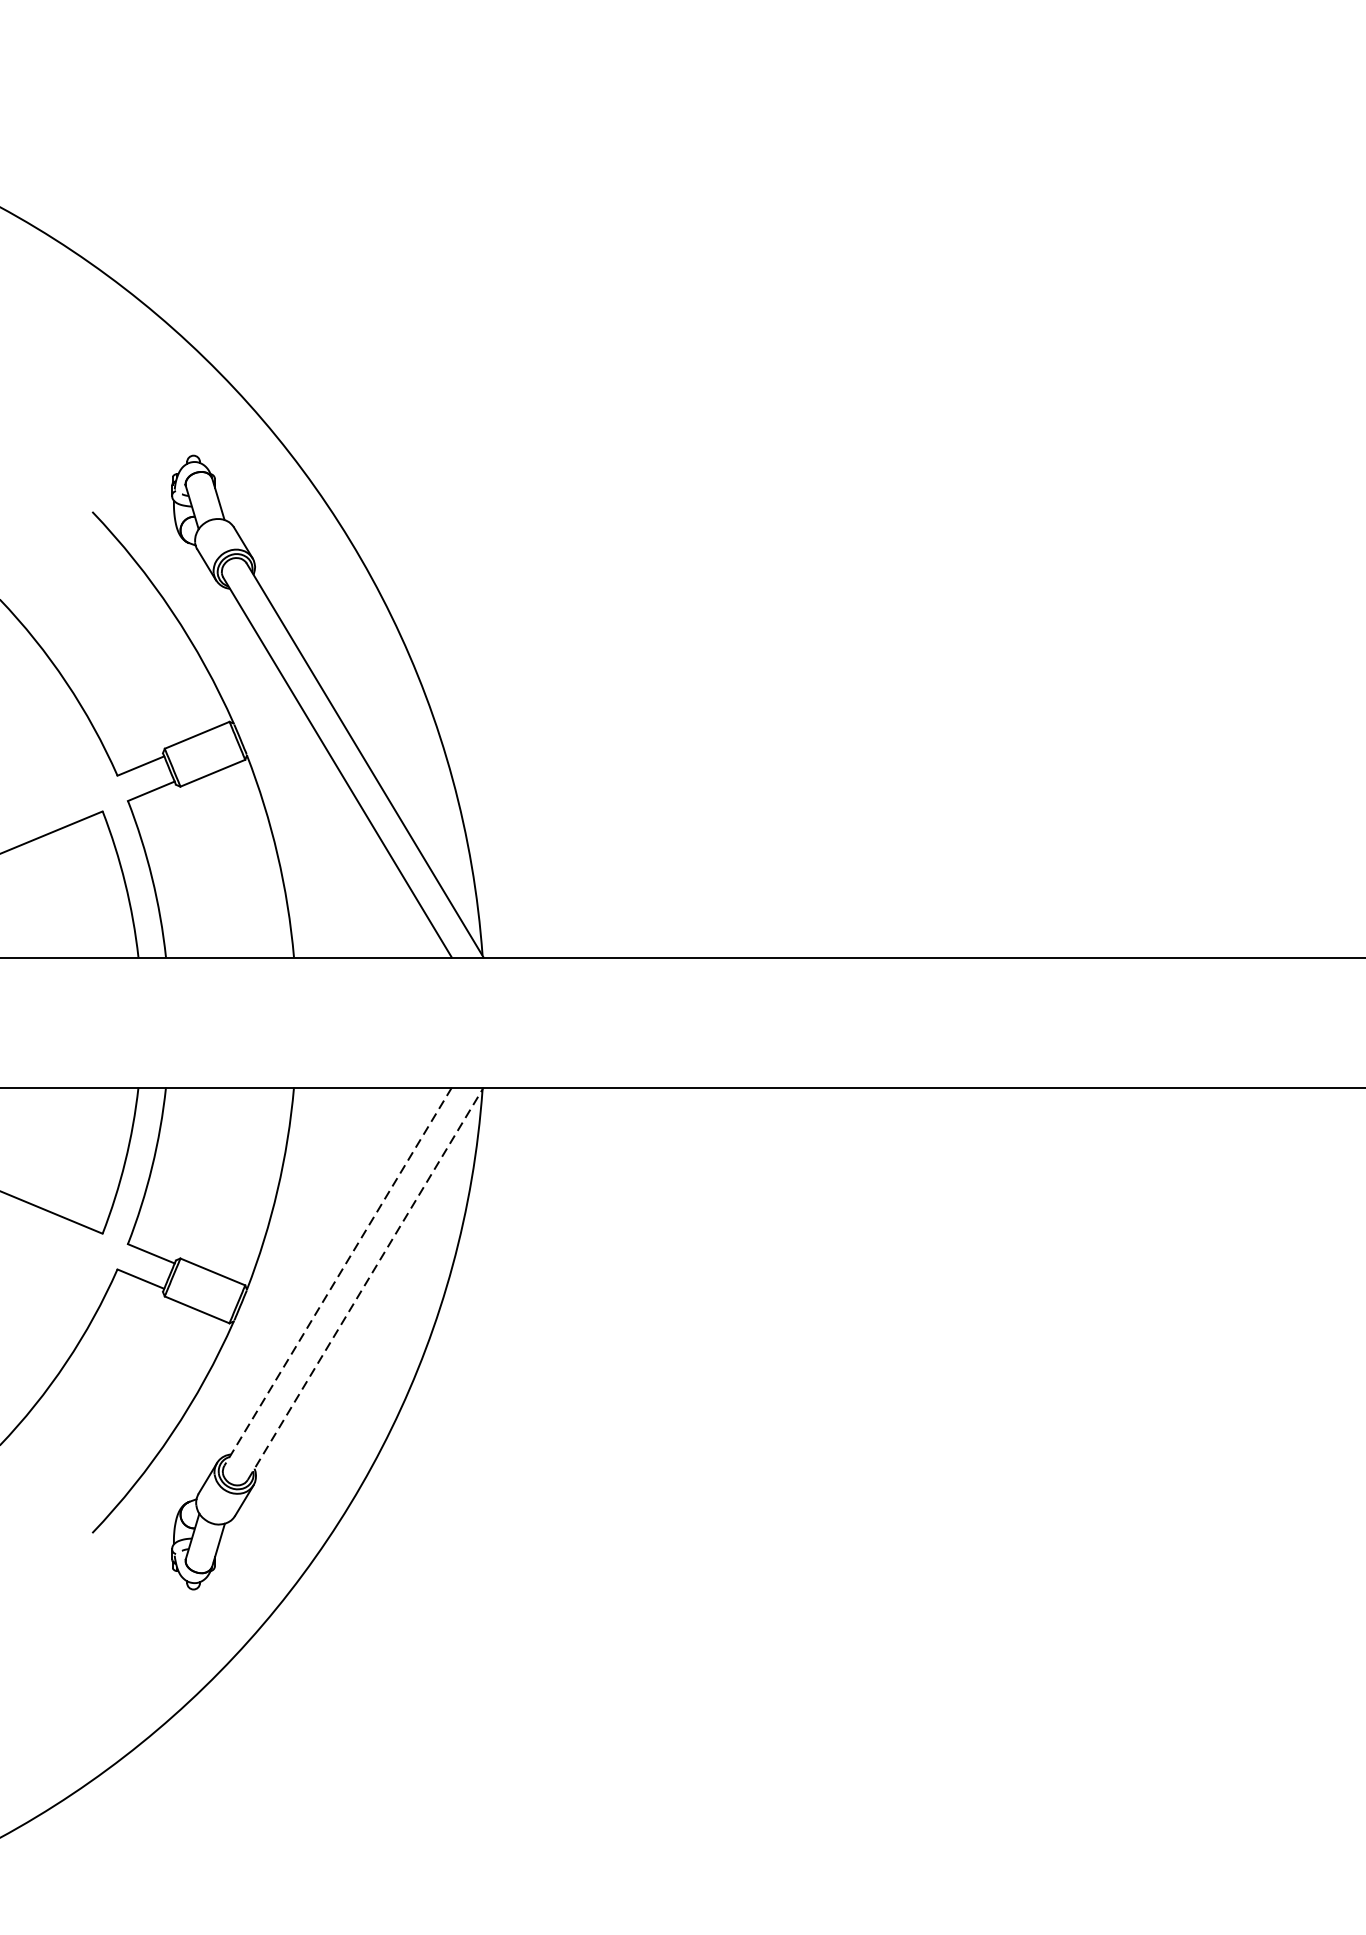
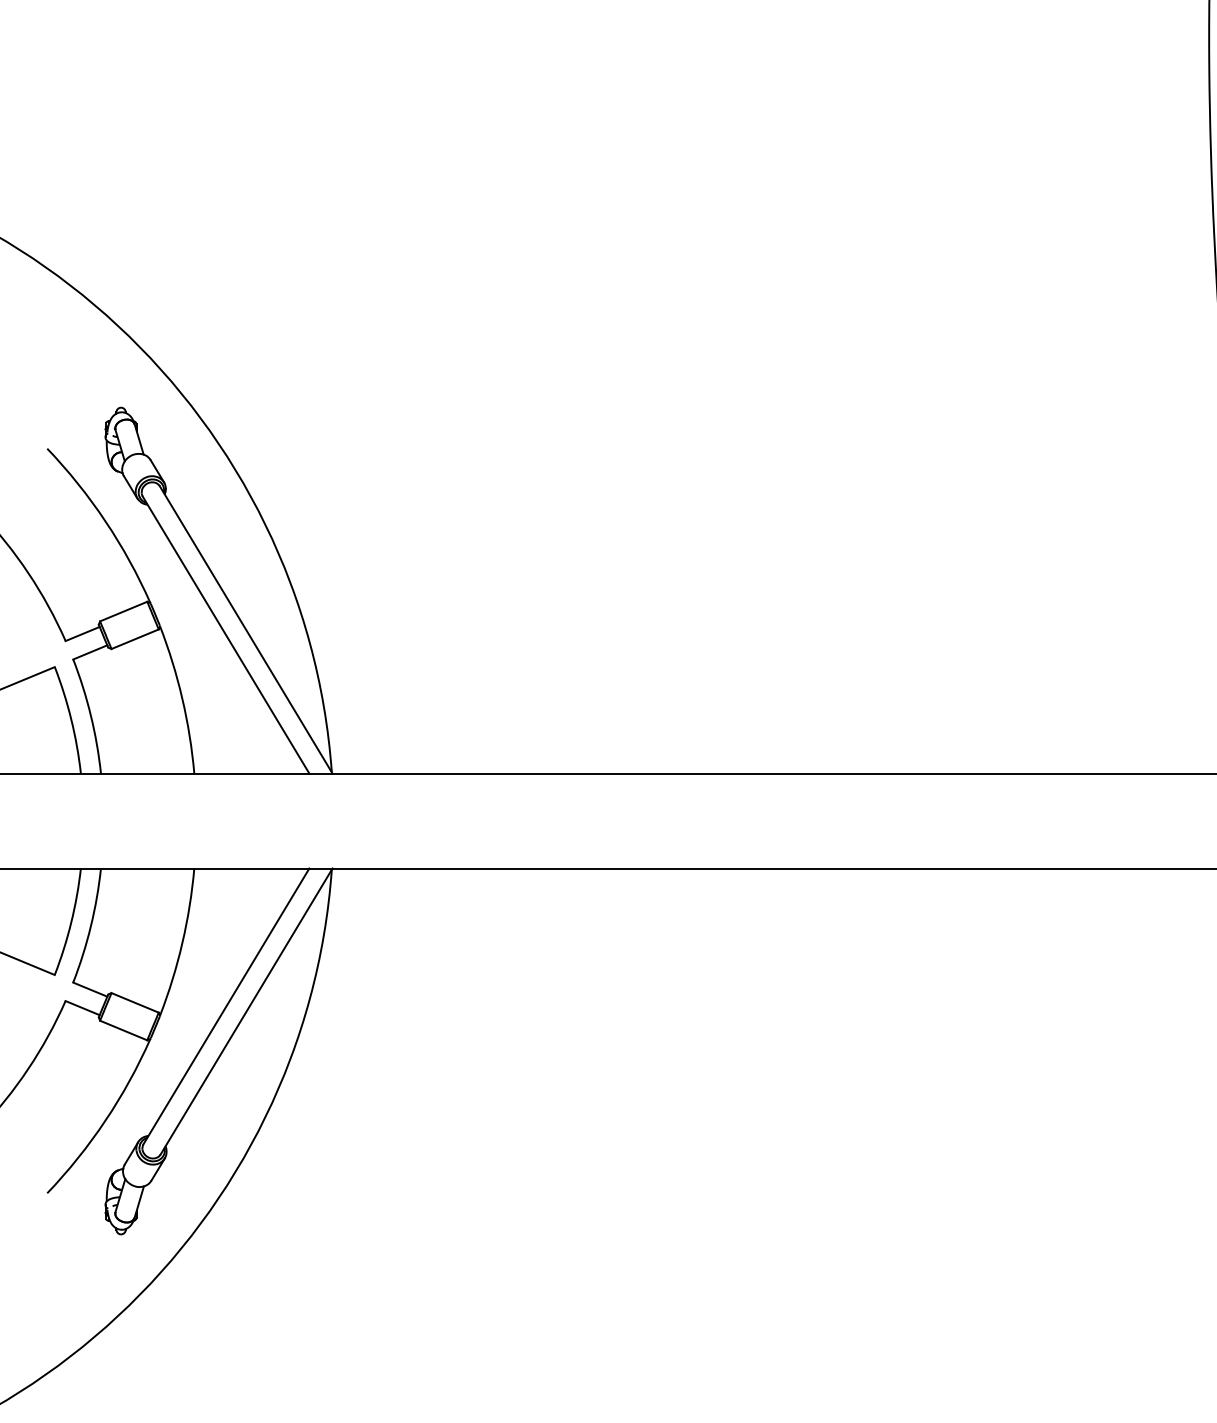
line: (338, 1276) -> (226, 1006), dashed -> solid
line: (365, 1283) -> (246, 1011), dashed -> solid

